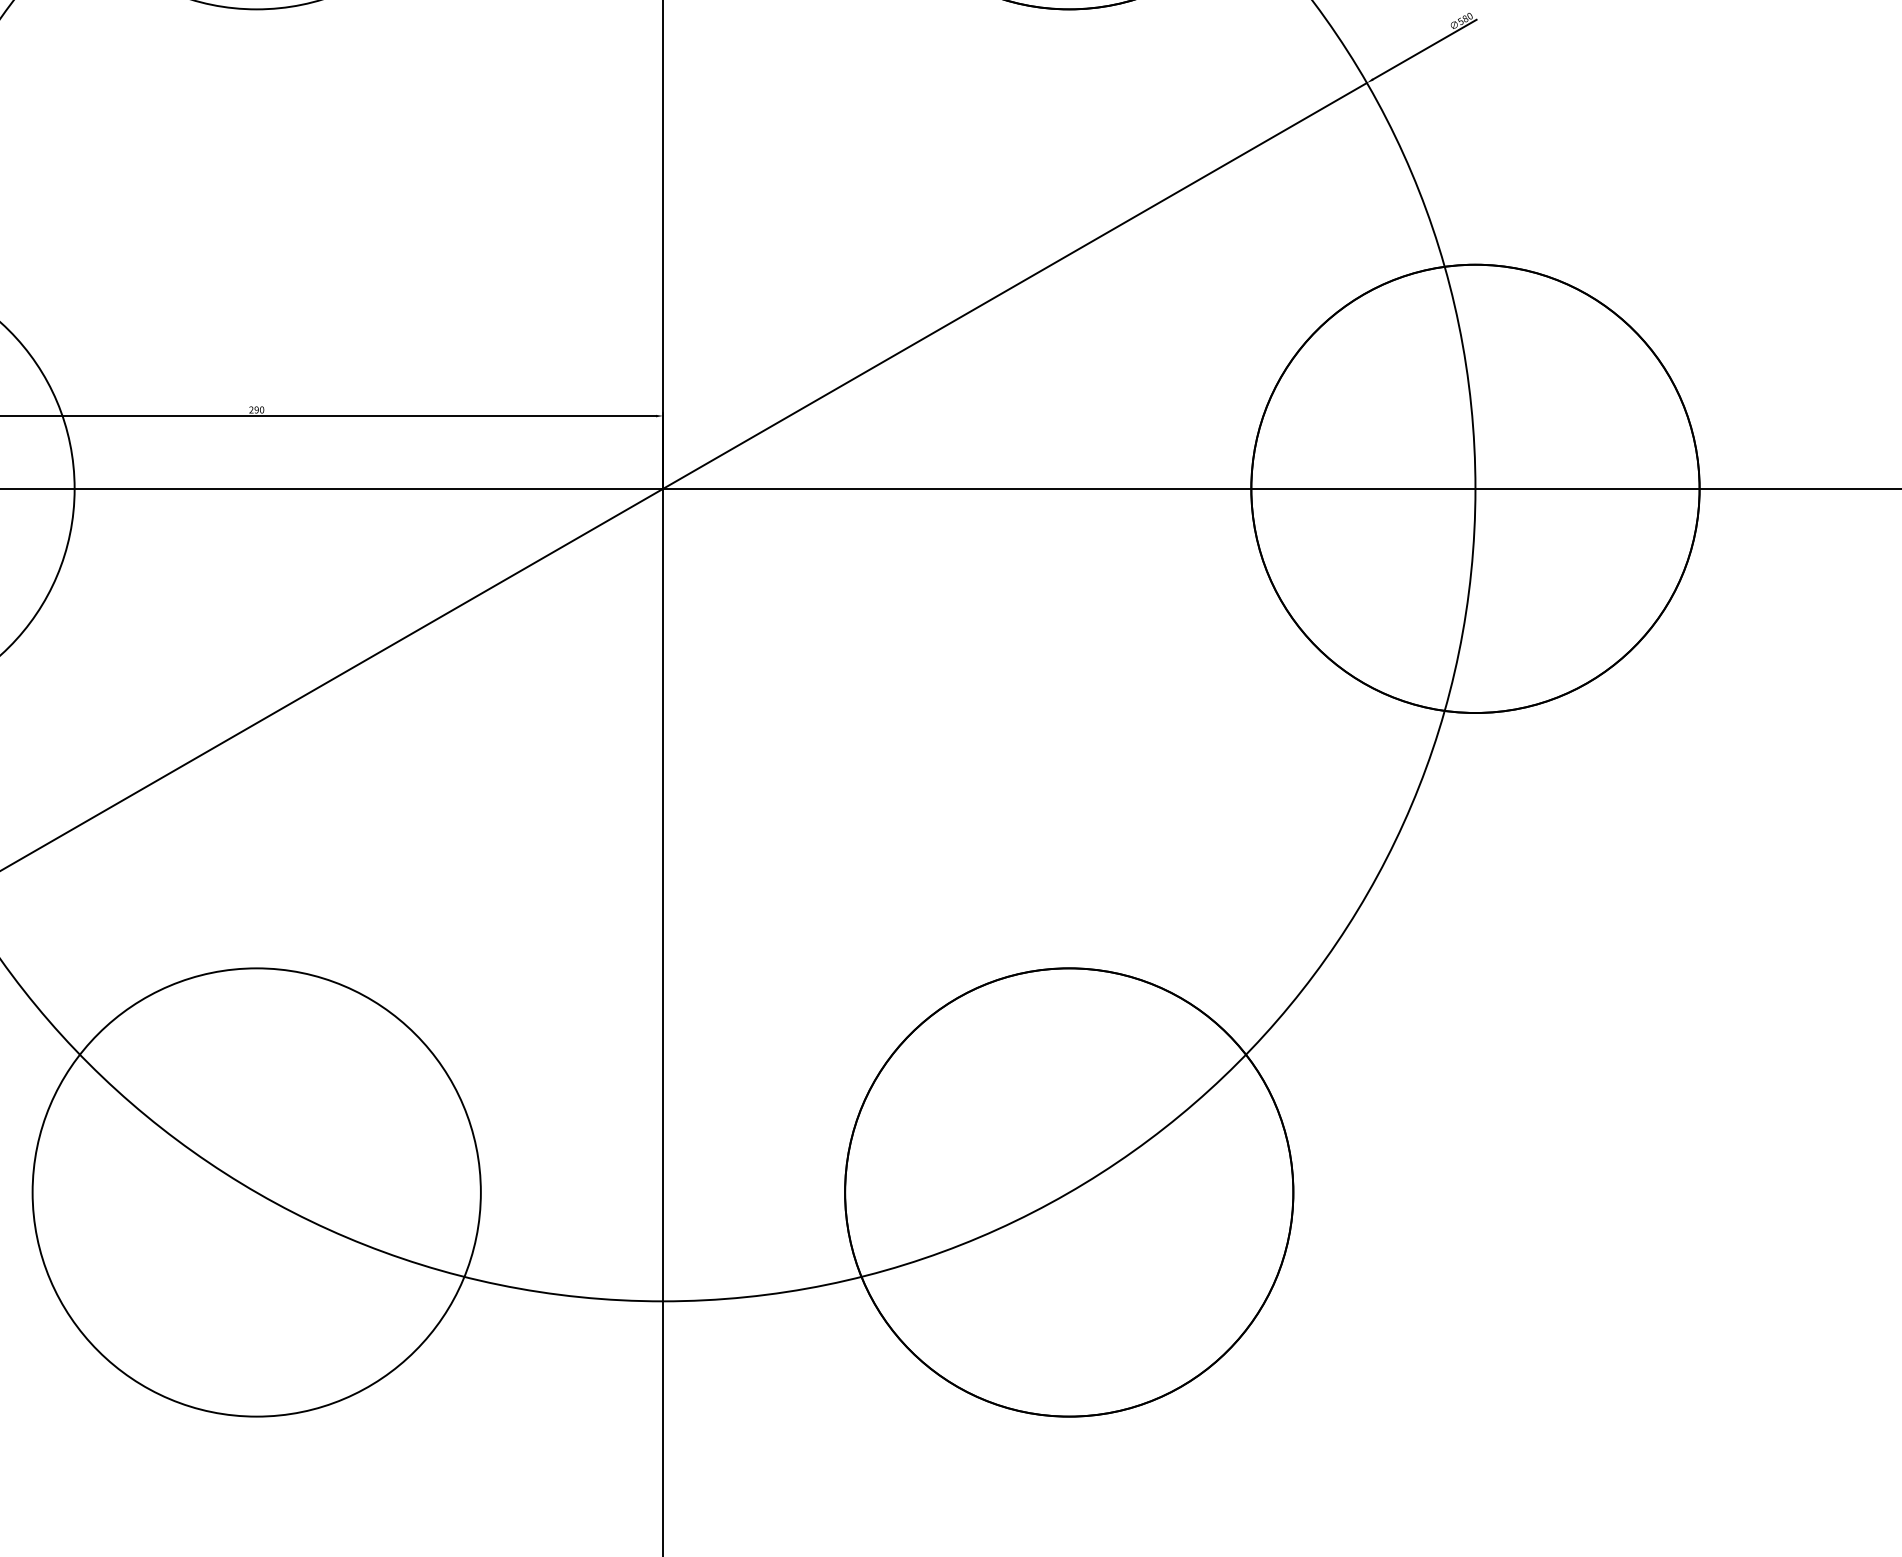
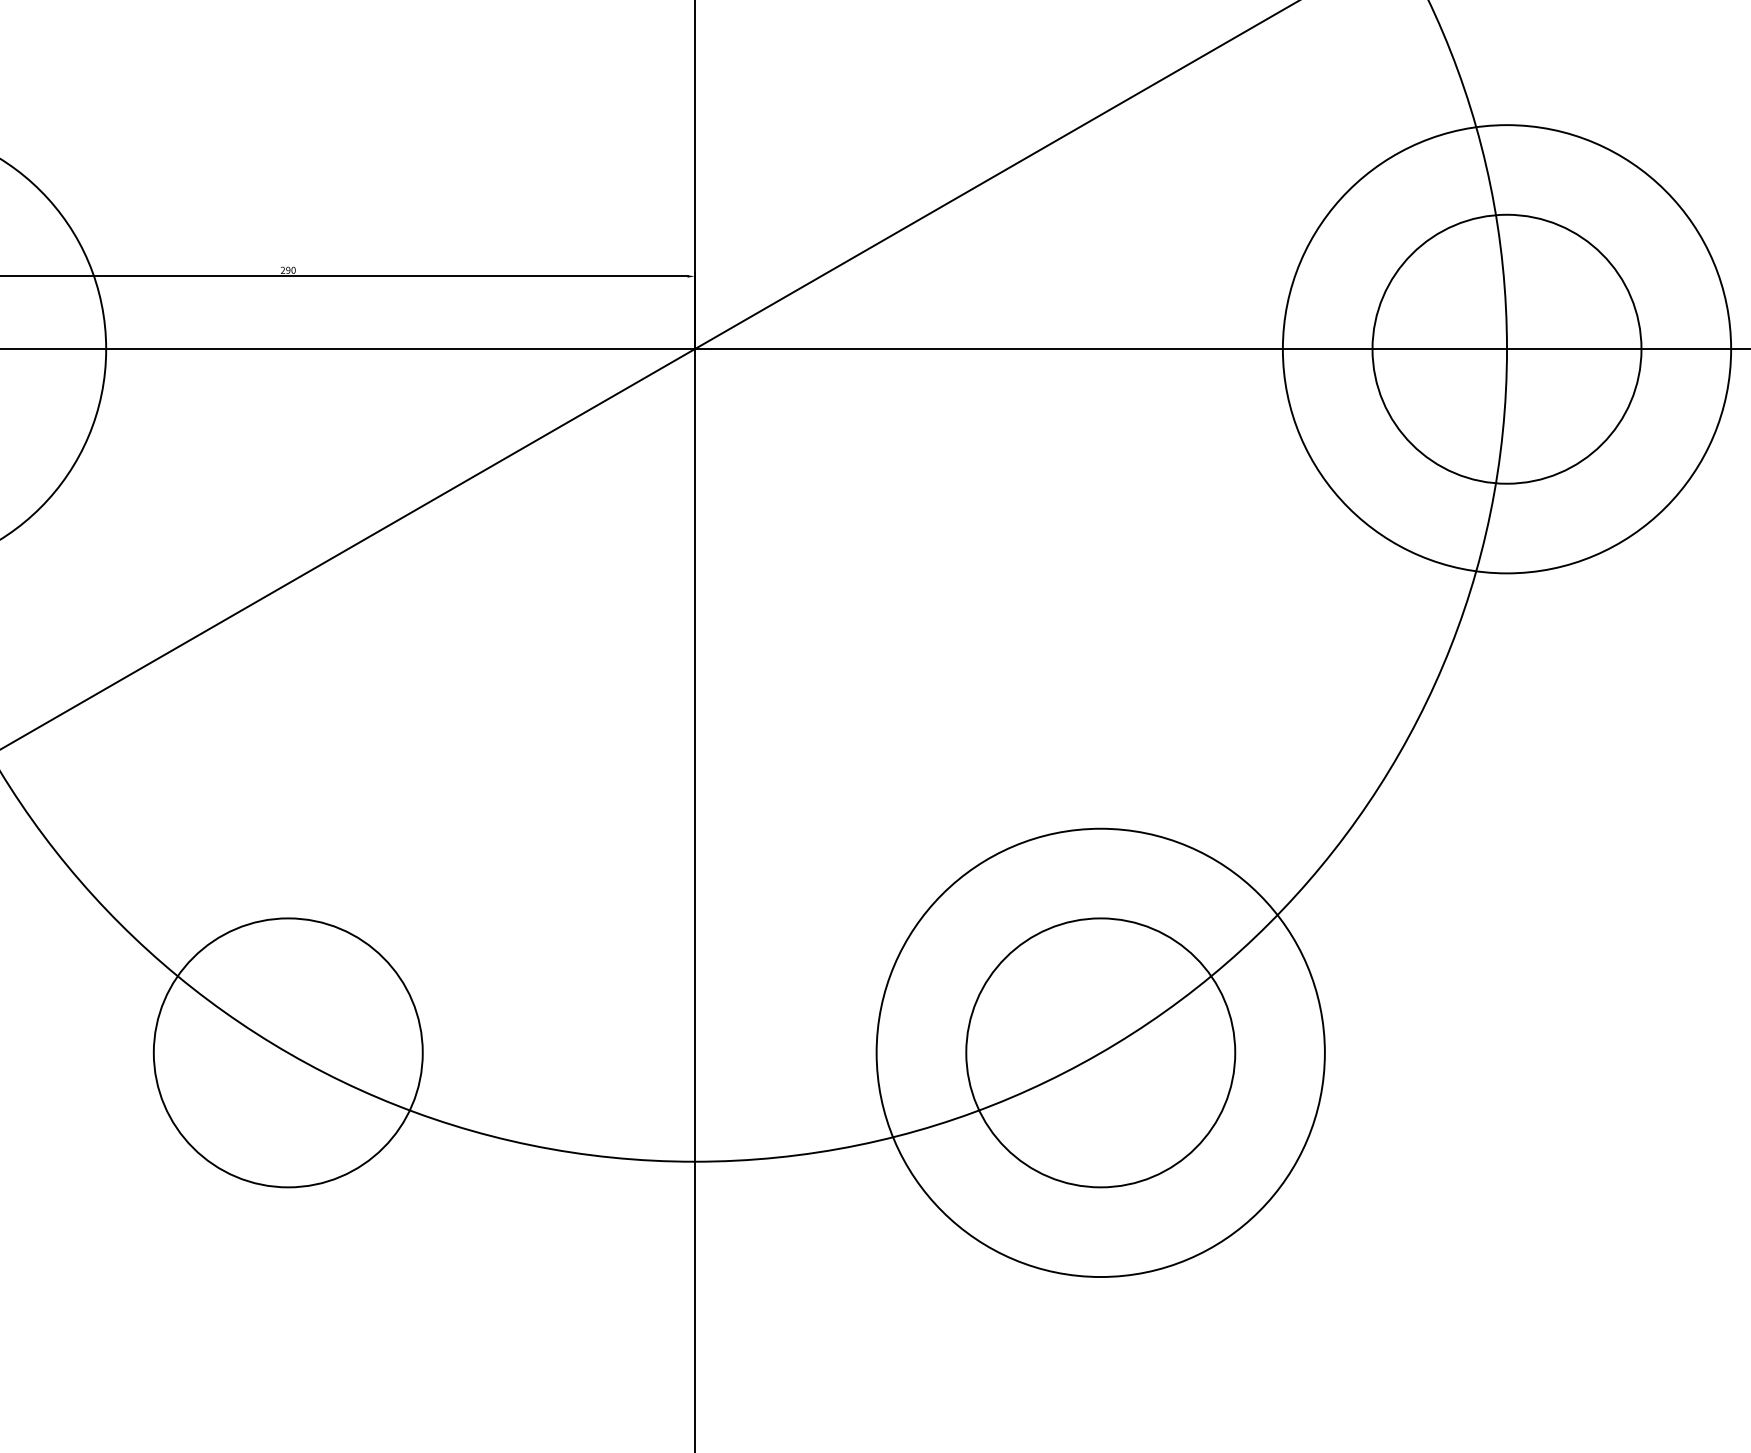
circle: (1475, 488) -> (1507, 348), size x0.6
circle: (256, 1192) -> (288, 1052), size x0.6
circle: (1069, 1192) -> (1101, 1052), size x0.6

